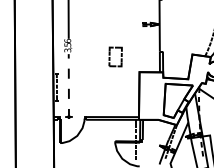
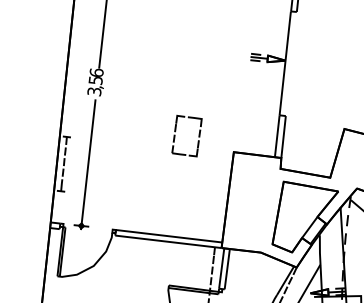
part: (115, 56) -> (186, 135), moved
line: (68, 87) -> (87, 166), dashed -> solid

